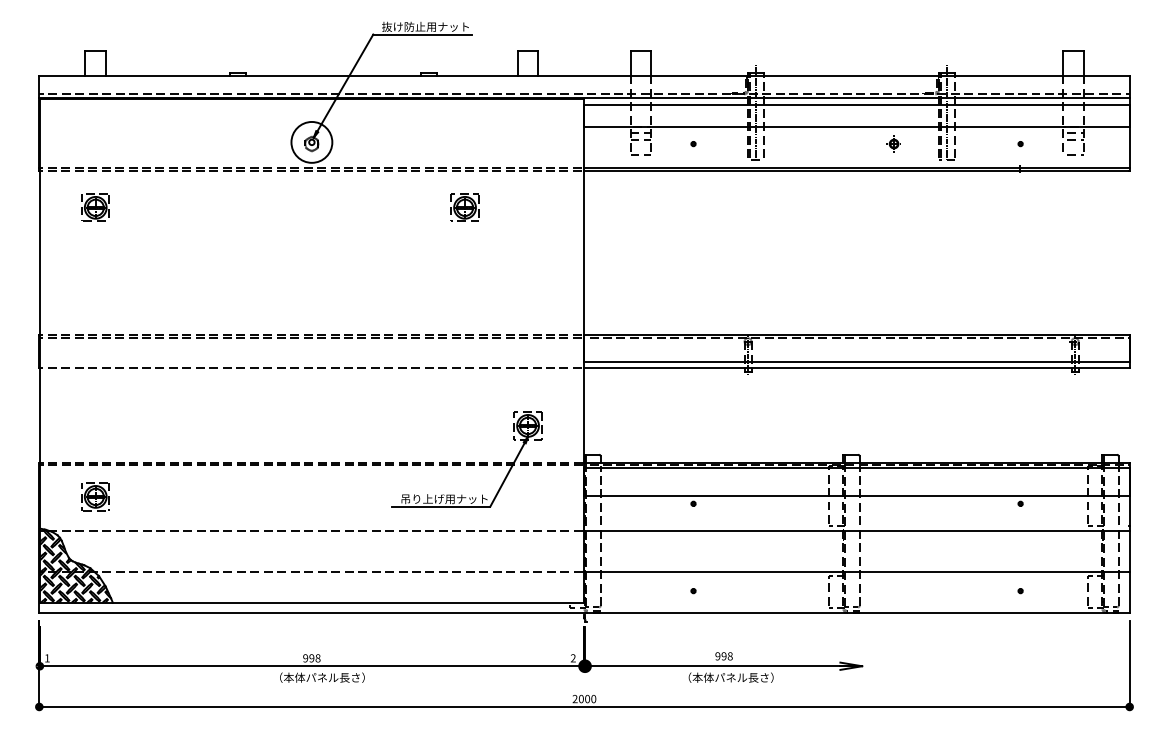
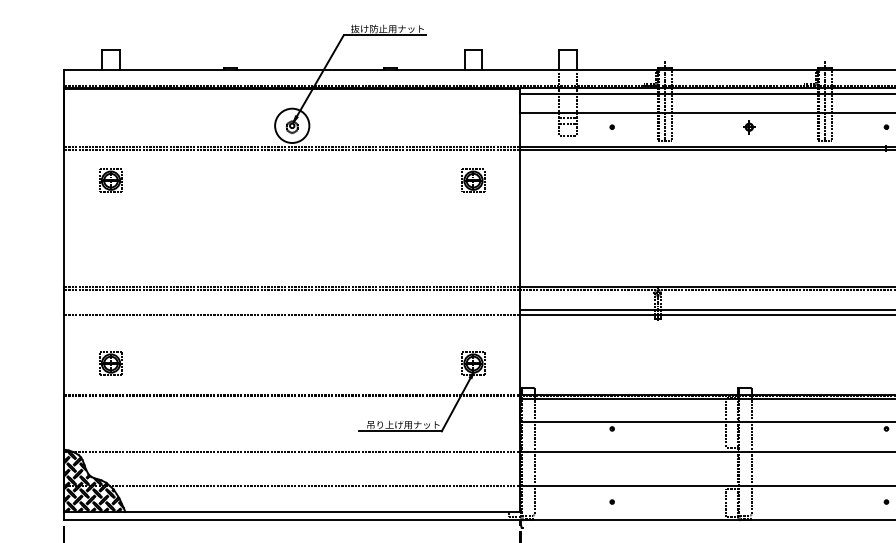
part: (893, 143) -> (748, 126), moved
part: (464, 207) -> (473, 180), moved
part: (95, 496) -> (110, 363), moved

